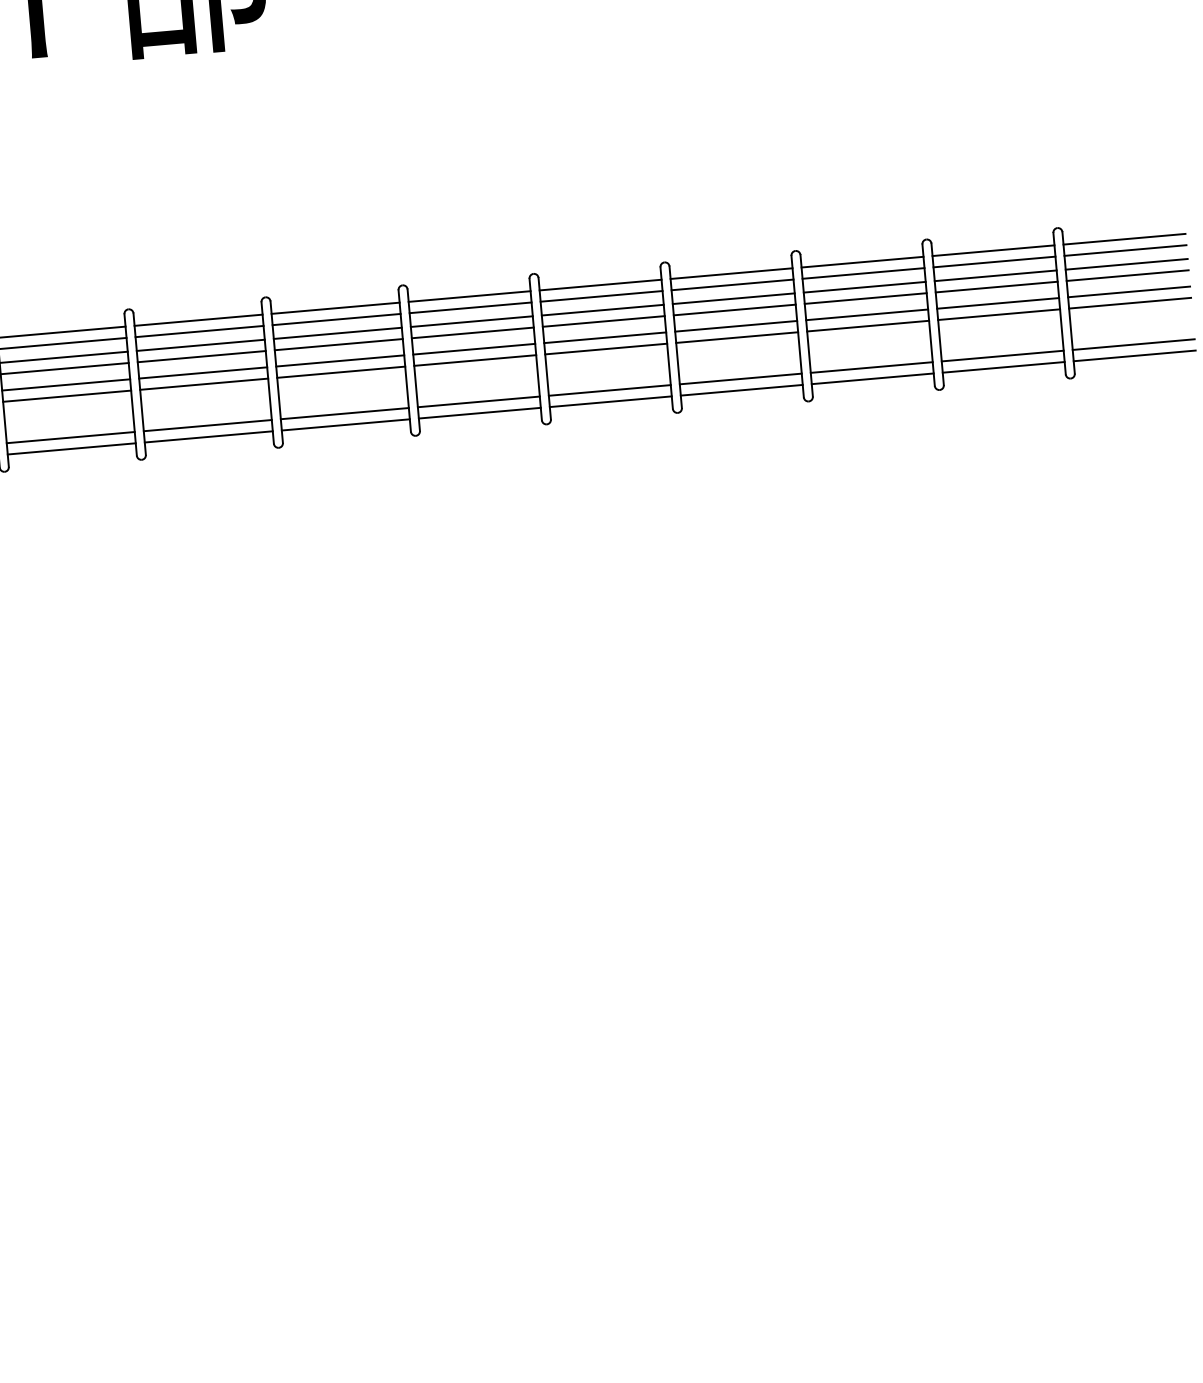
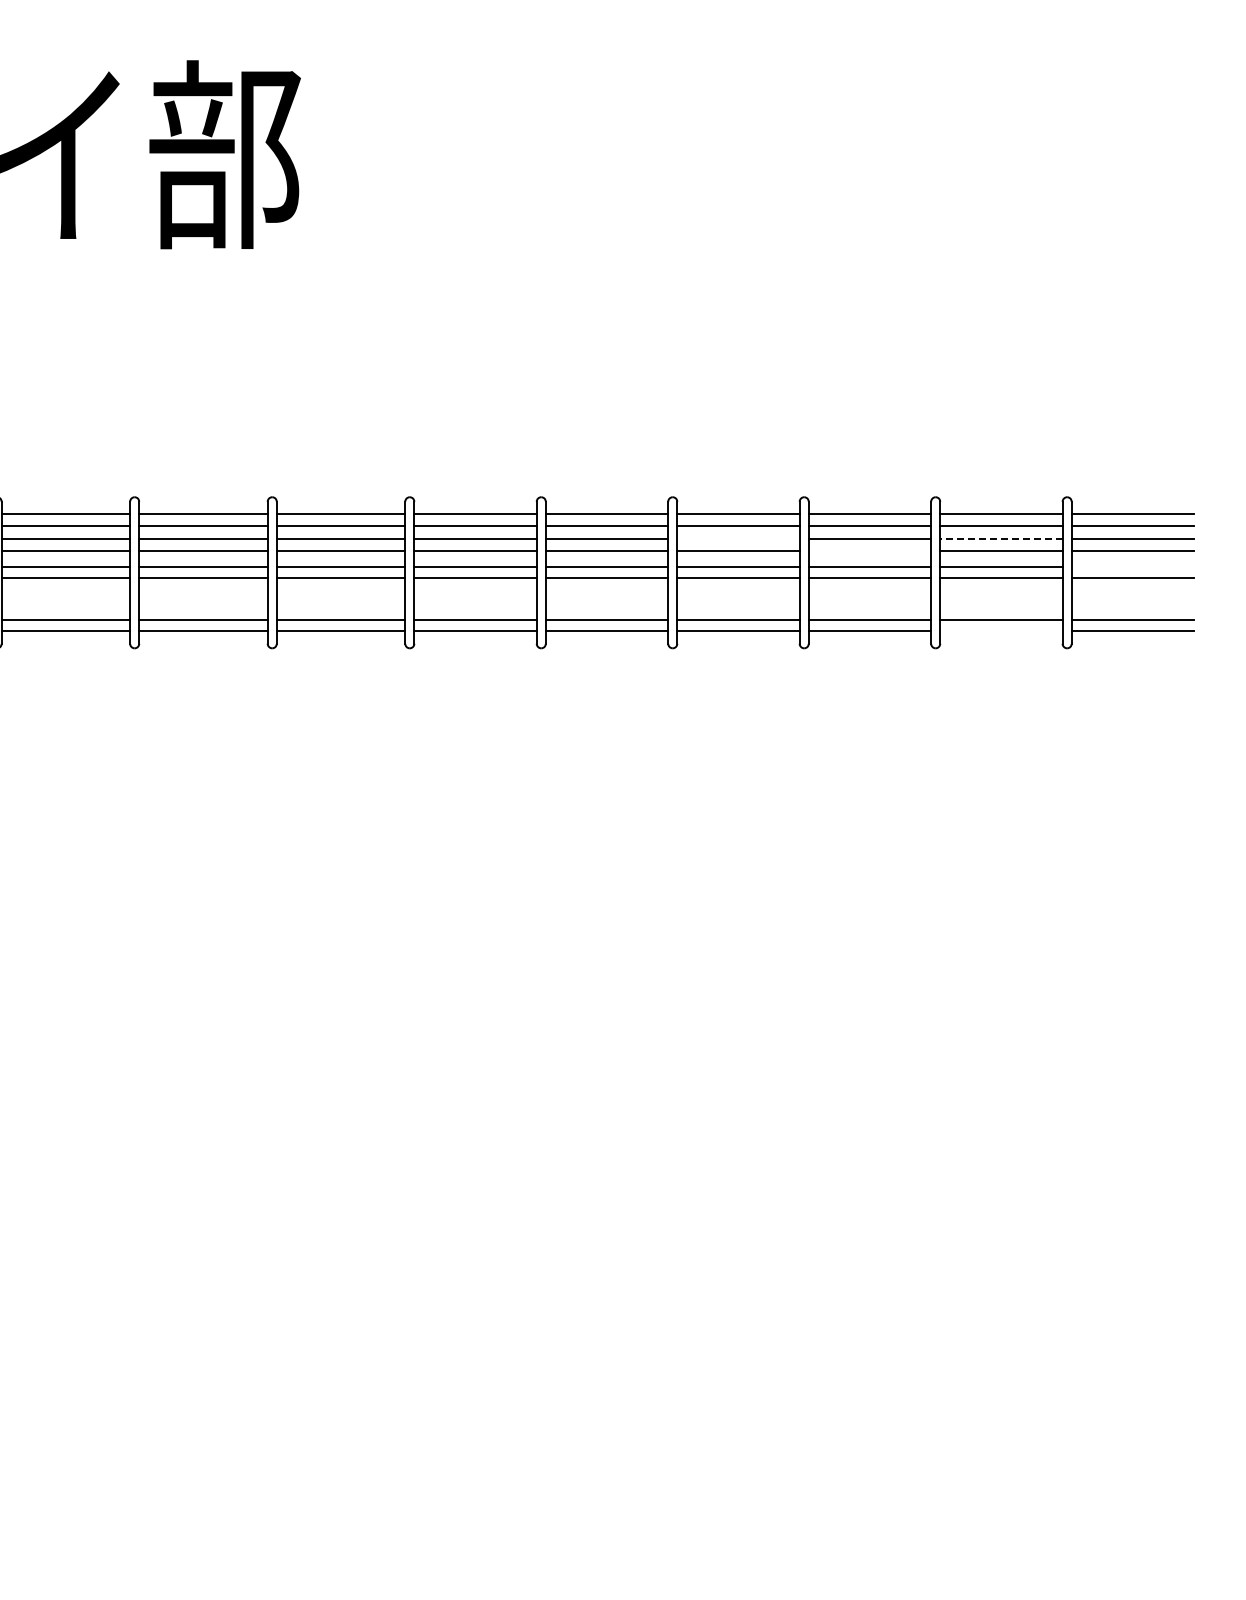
line: (994, 275) -> (1000, 539), solid -> dashed
line: (1128, 292) -> (1132, 567), removed
line: (733, 298) -> (738, 539), removed
line: (865, 298) -> (869, 550), removed
line: (1003, 367) -> (1001, 631), removed

